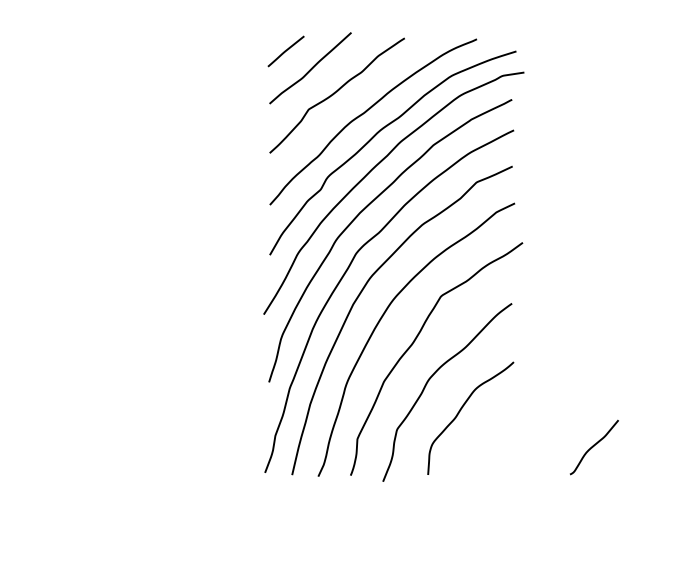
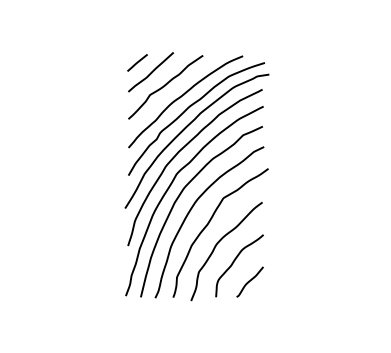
curve: (593, 446) -> (249, 281), moved

